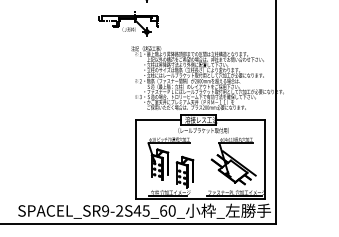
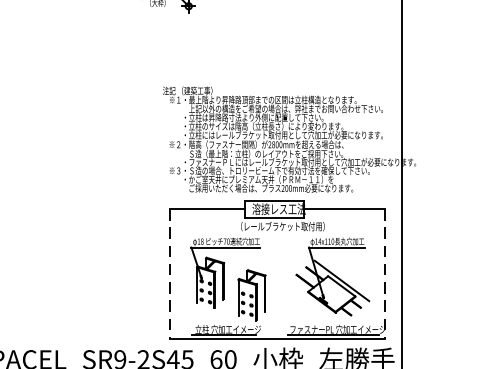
part: (128, 23) -> (158, 49), removed
line: (135, 159) -> (169, 274), solid -> dashed
line: (265, 159) -> (385, 274), solid -> dashed

